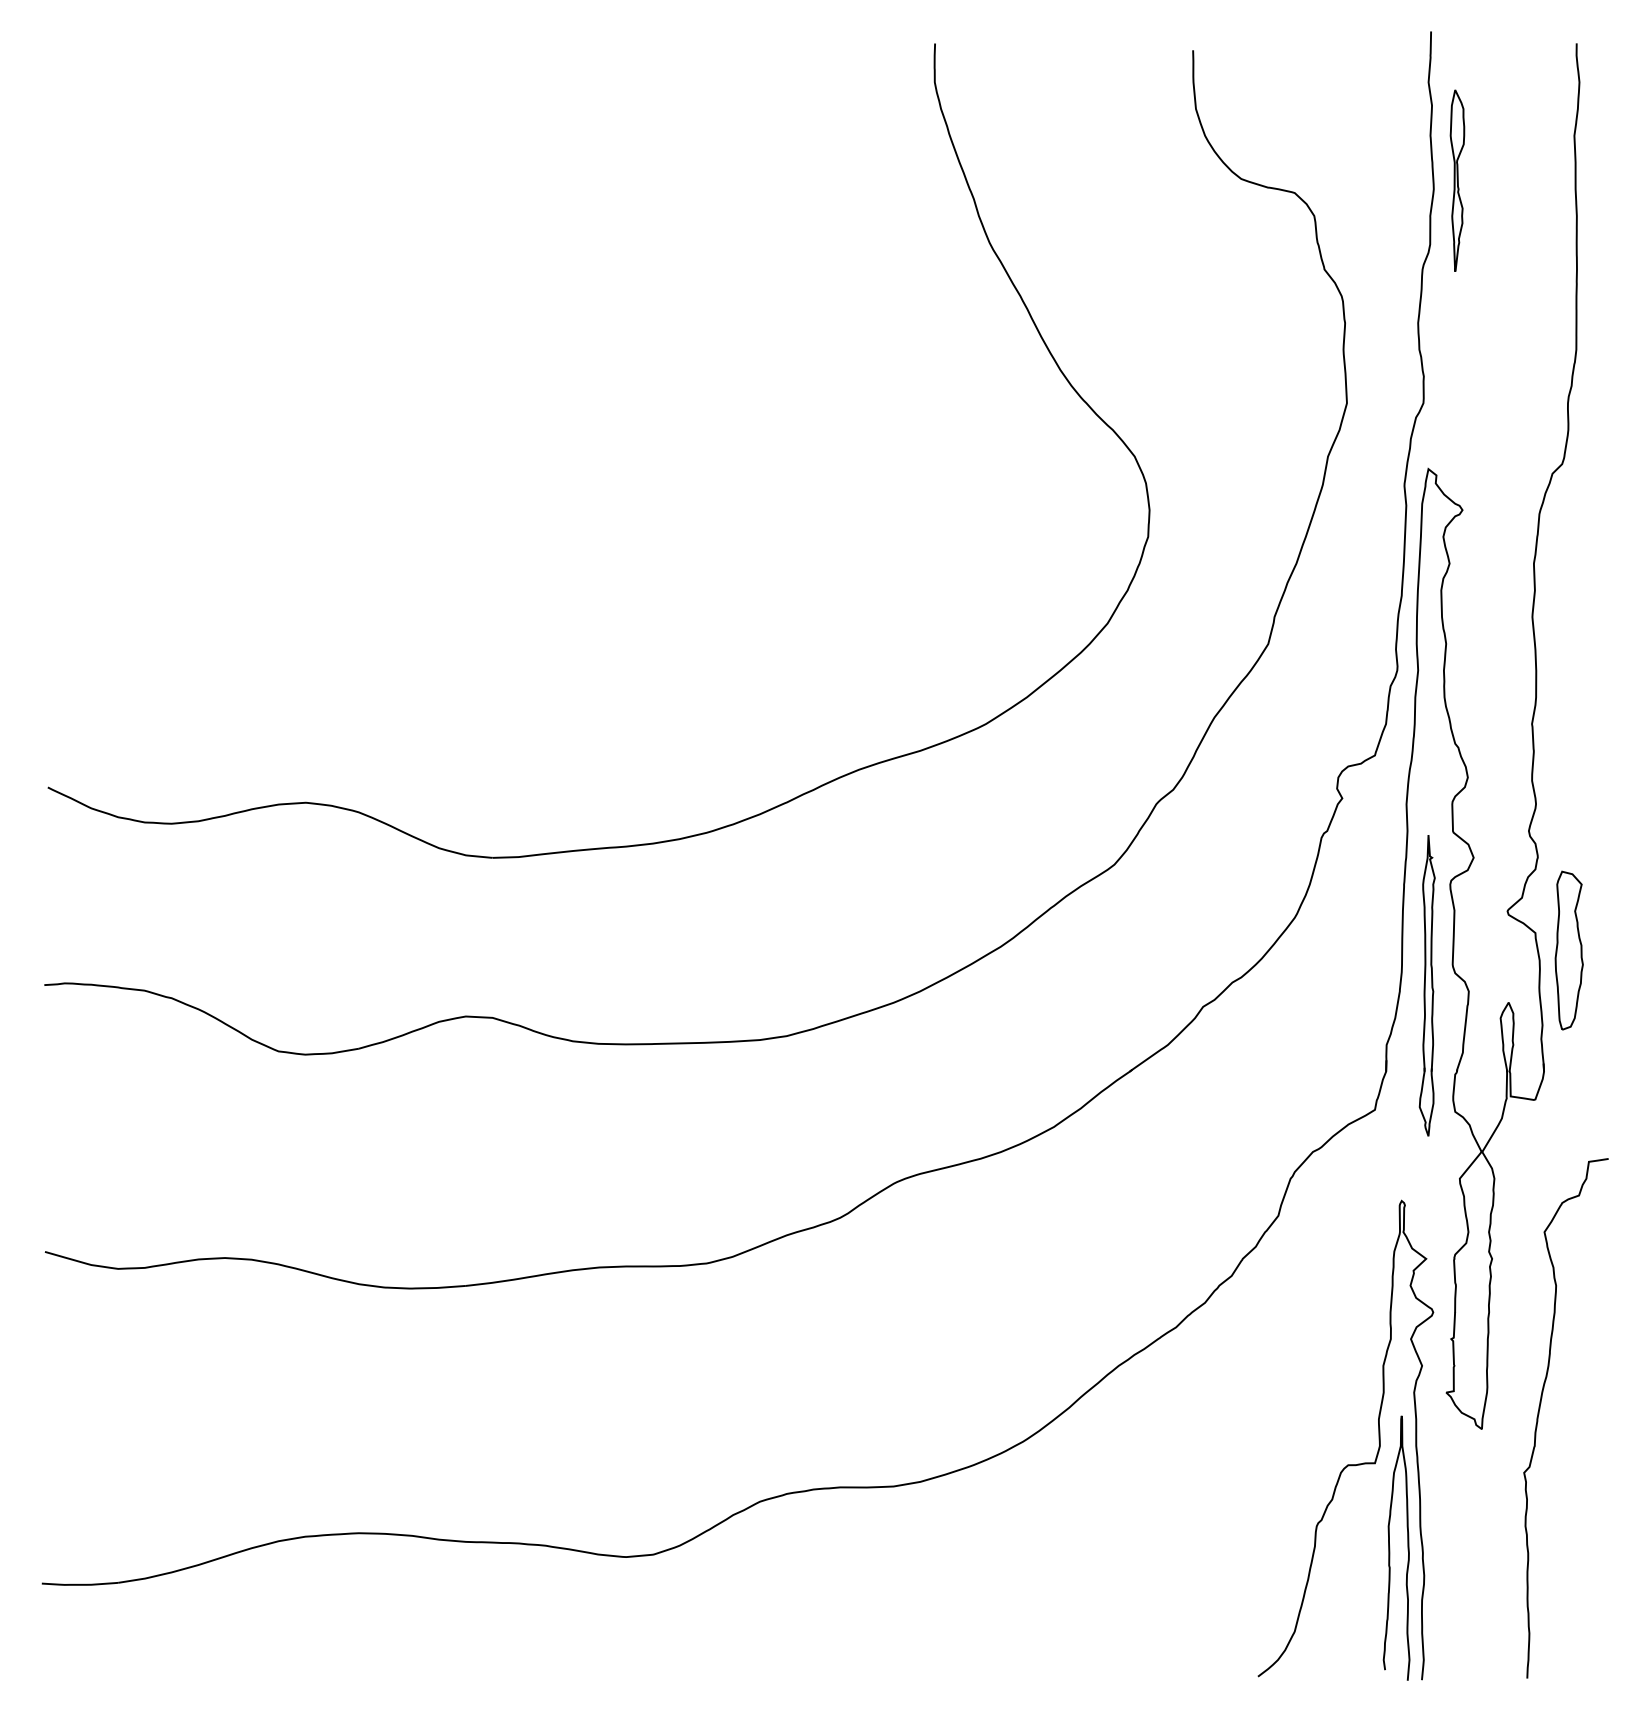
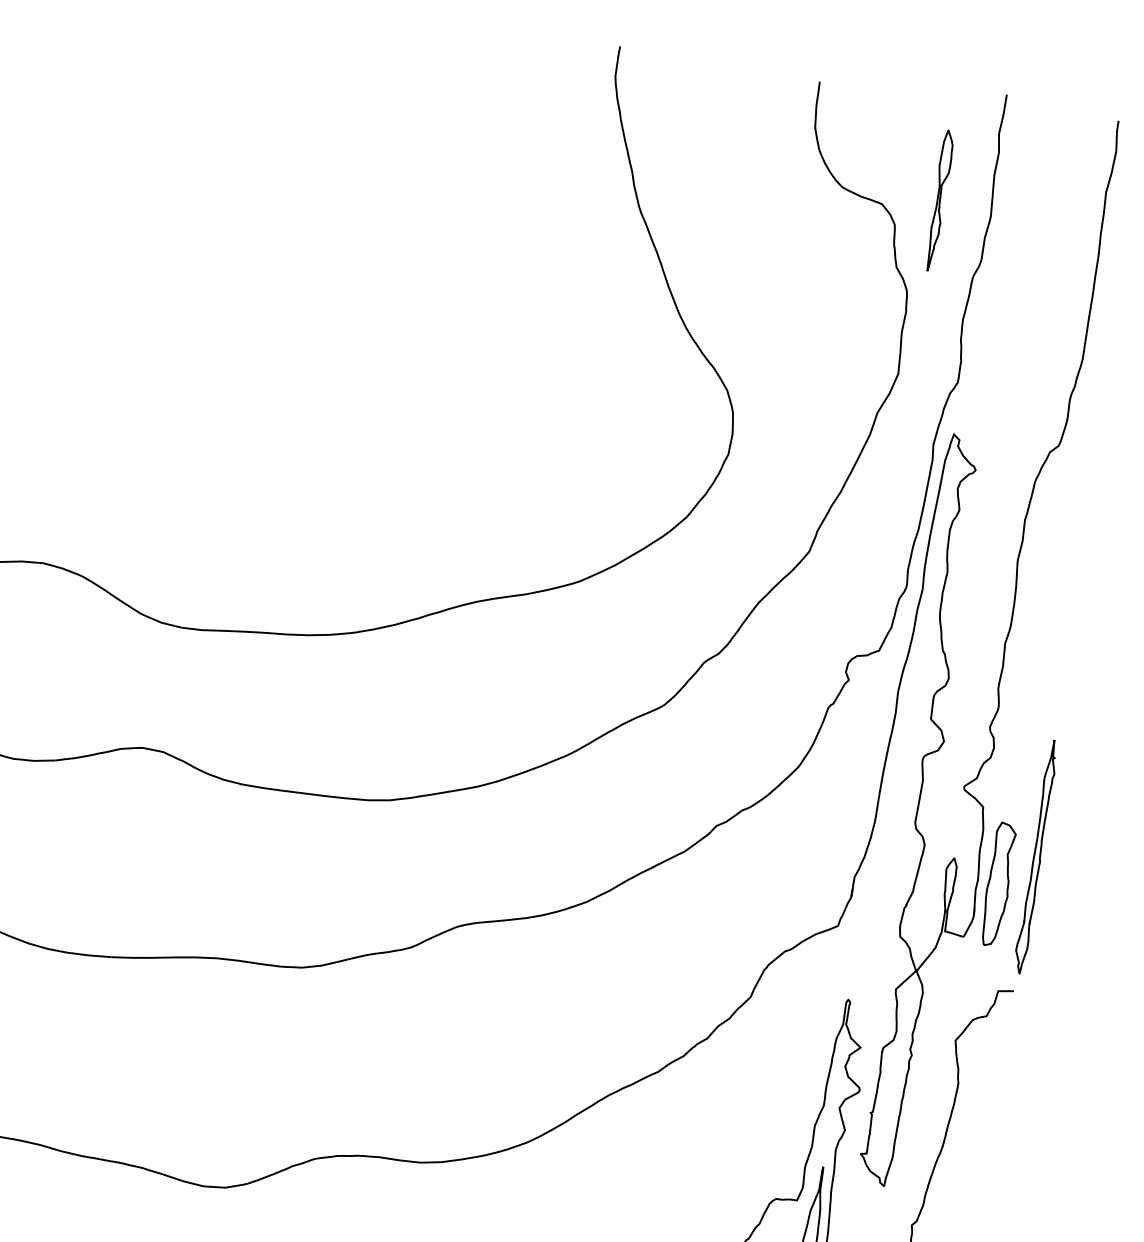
part: (1457, 180) -> (939, 200), moved
part: (1568, 950) -> (997, 884), moved
part: (1426, 985) -> (1035, 856), moved

